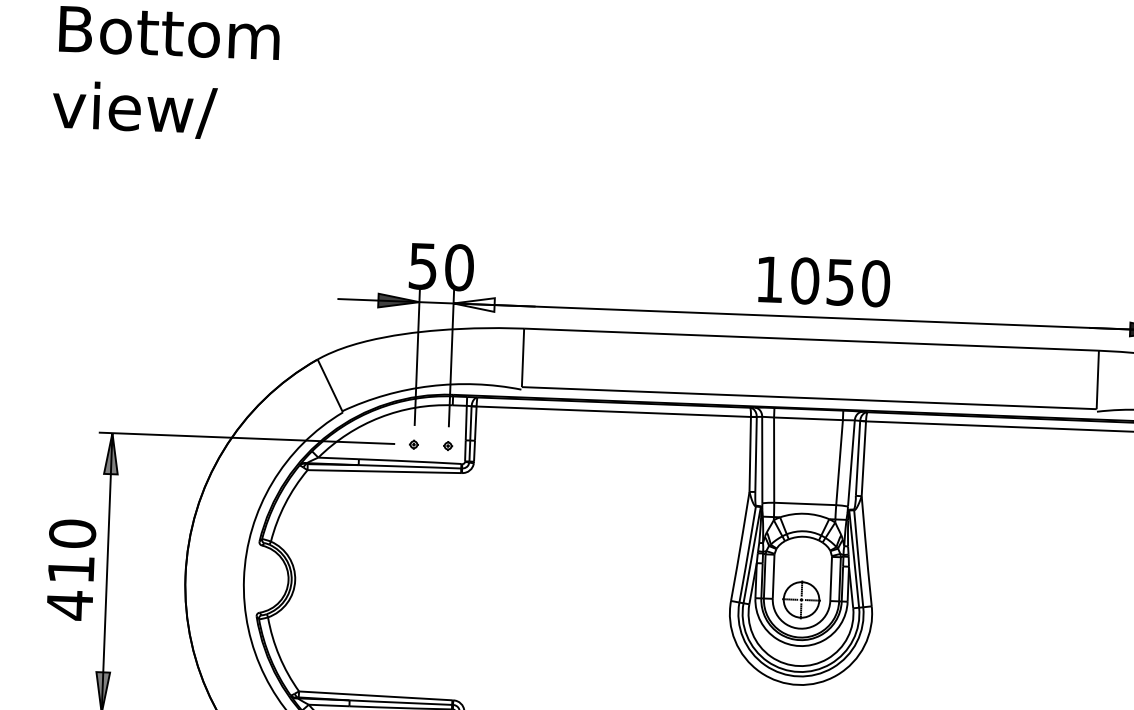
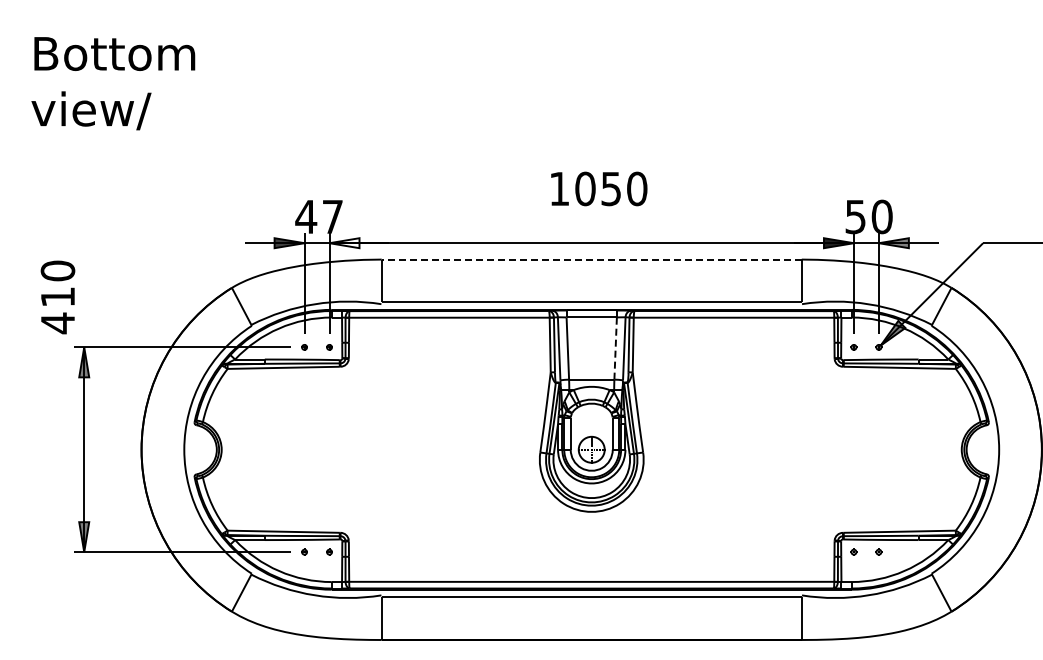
text: (441, 266) -> (319, 216), 50 -> 47
text: (824, 281) -> (599, 188), moved
line: (811, 339) -> (591, 259), solid -> dashed
line: (839, 462) -> (615, 348), solid -> dashed
text: (70, 570) -> (57, 297), moved

